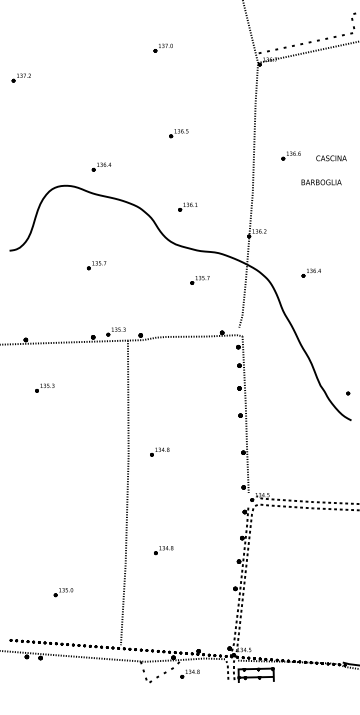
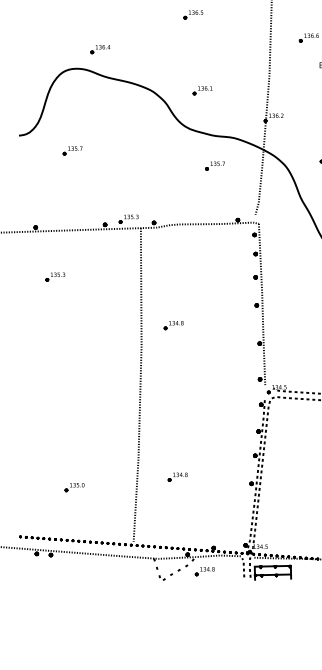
part: (101, 166) -> (100, 48), moved
part: (96, 265) -> (72, 150), moved
part: (159, 451) -> (173, 324), moved
part: (163, 550) -> (177, 477), moved

